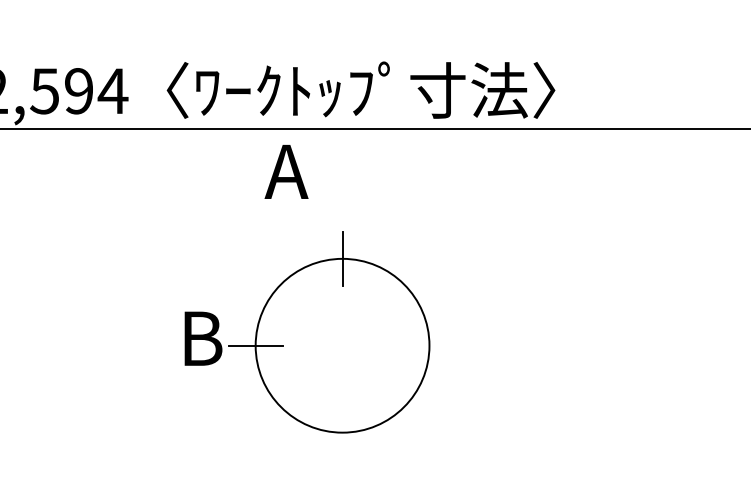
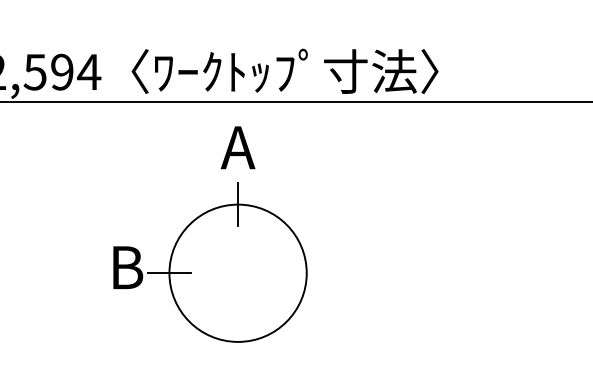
text: (286, 171) -> (238, 147), moved
part: (307, 332) -> (210, 262), moved

